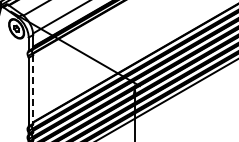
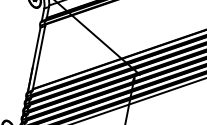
line: (33, 89) -> (39, 58), dashed -> solid

